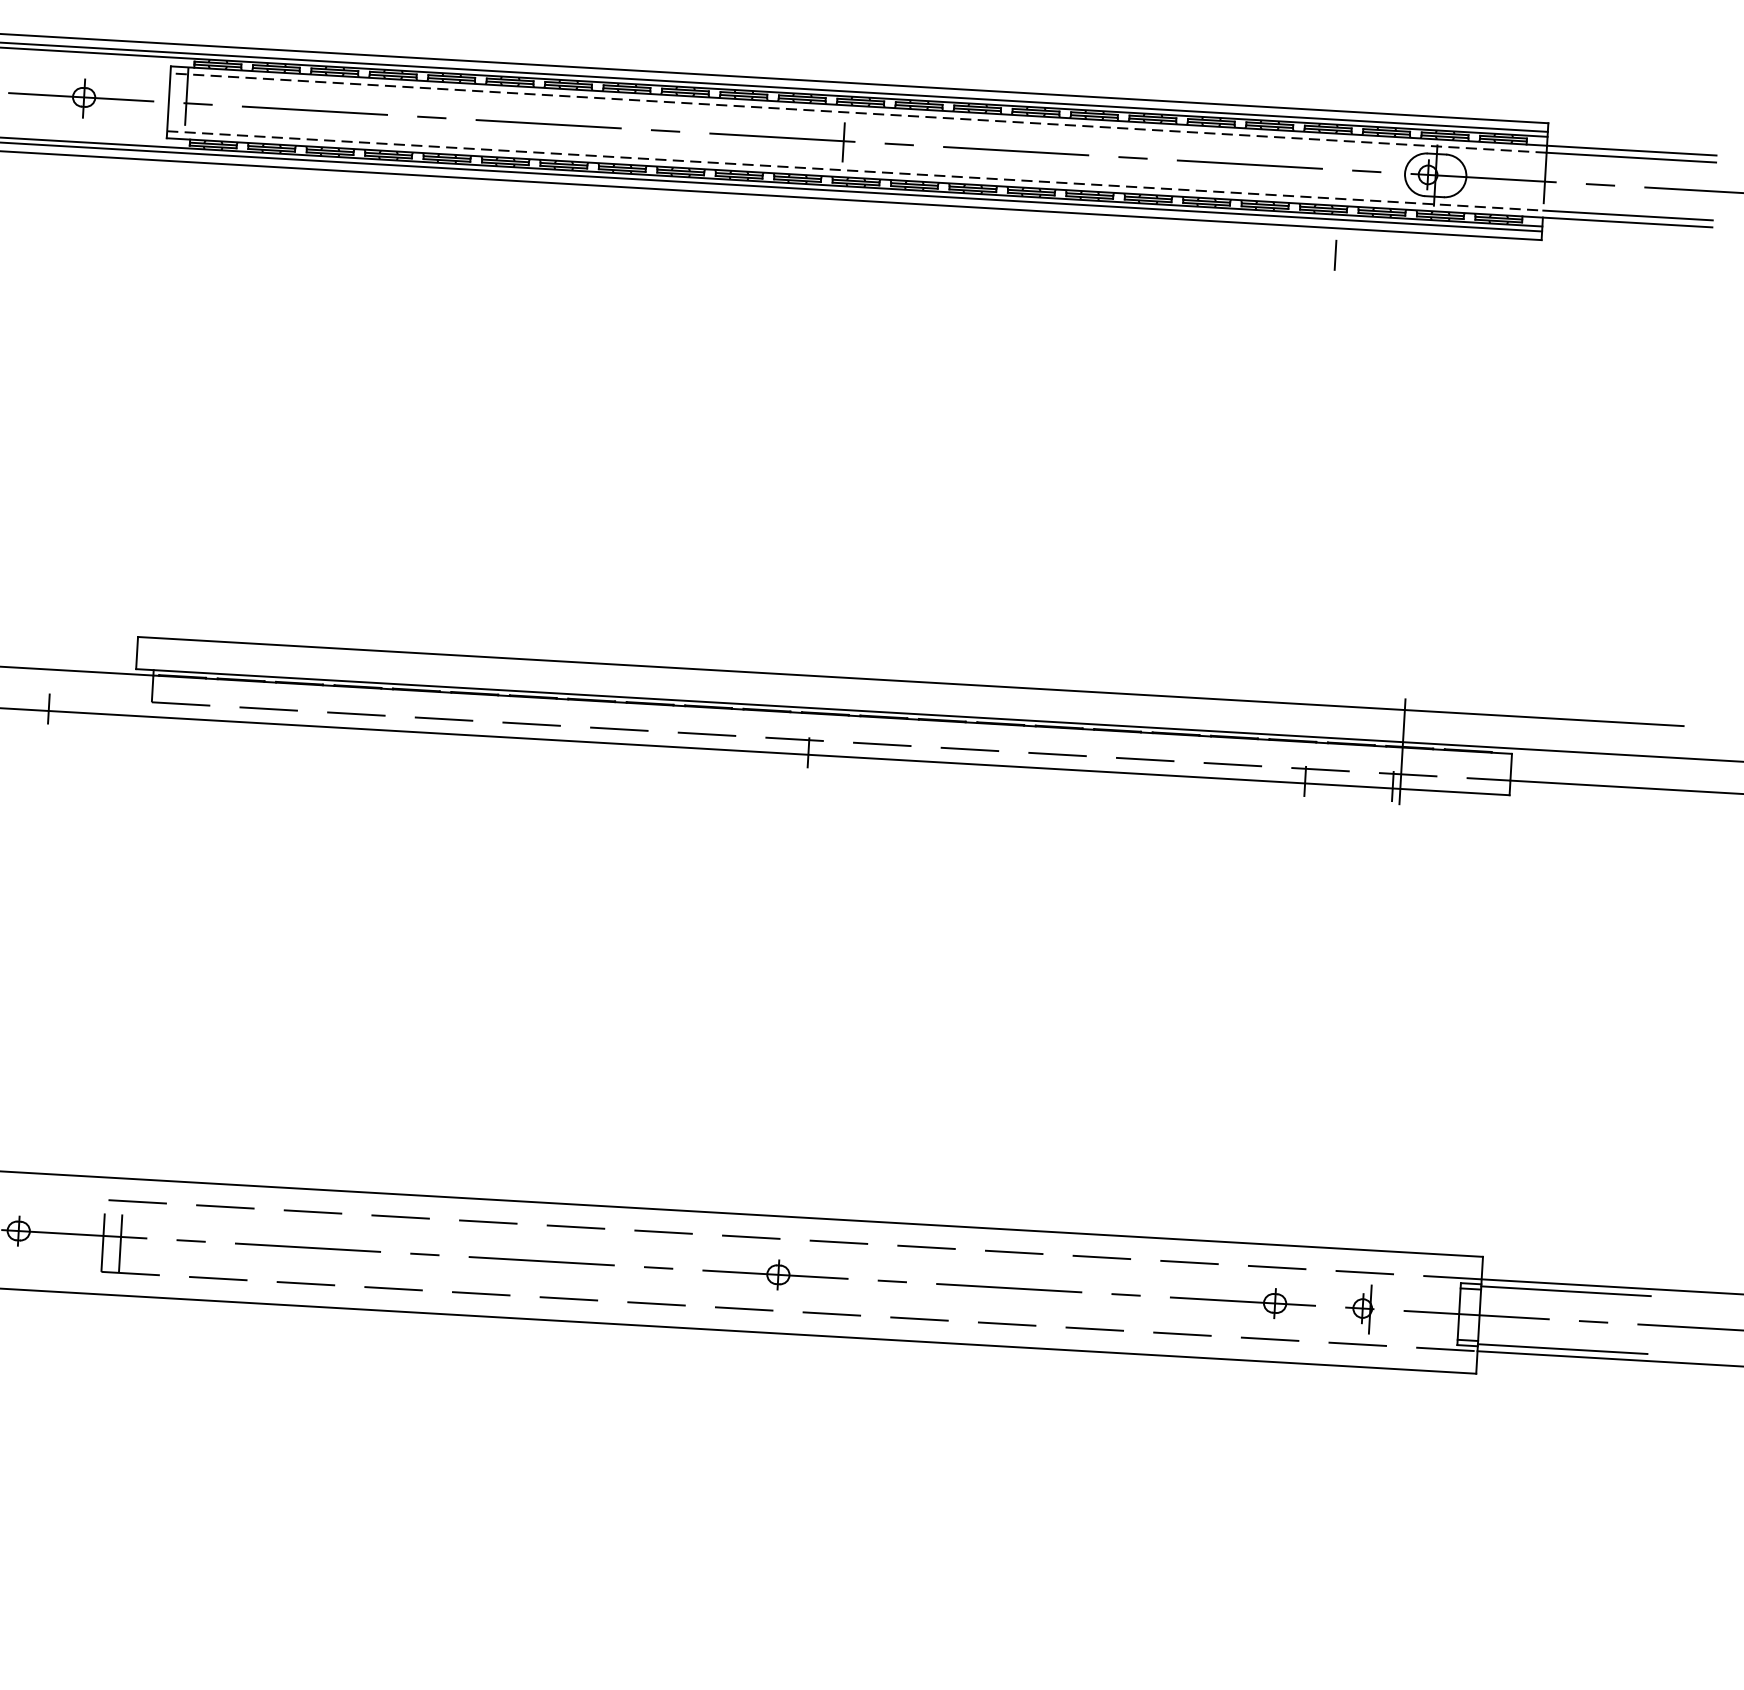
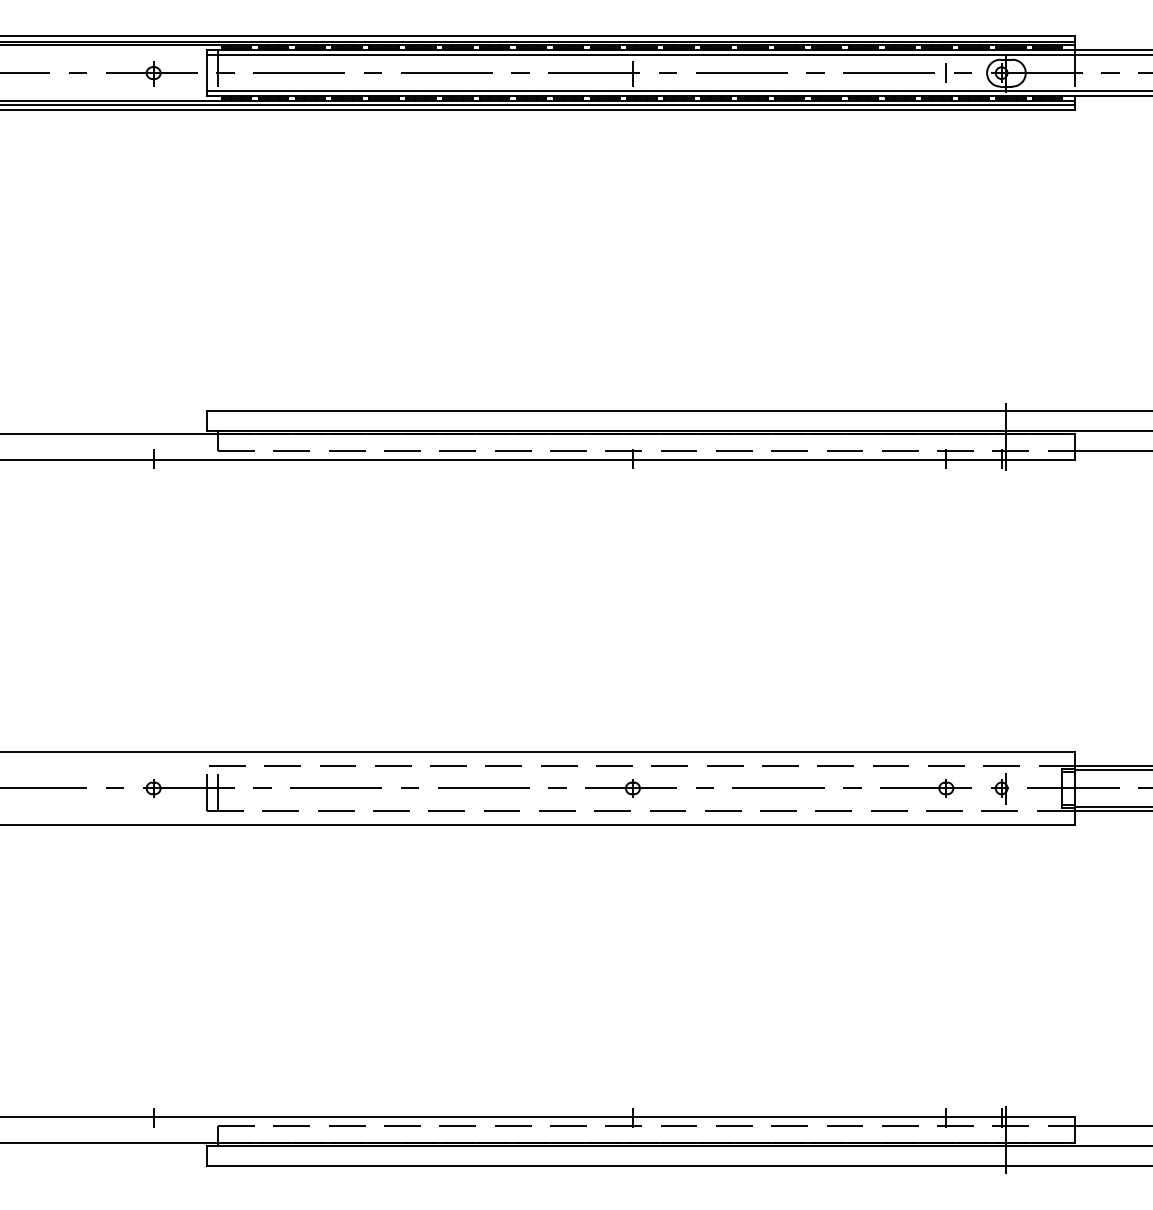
line: (857, 112) -> (640, 54), dashed -> solid
line: (855, 171) -> (641, 91), dashed -> solid
line: (1334, 254) -> (945, 72), moved

